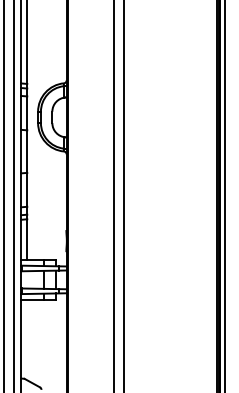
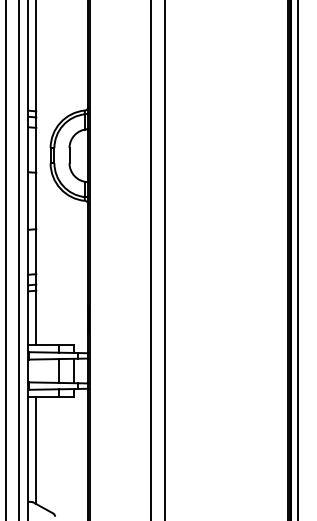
line: (27, 339) -> (36, 450), added

